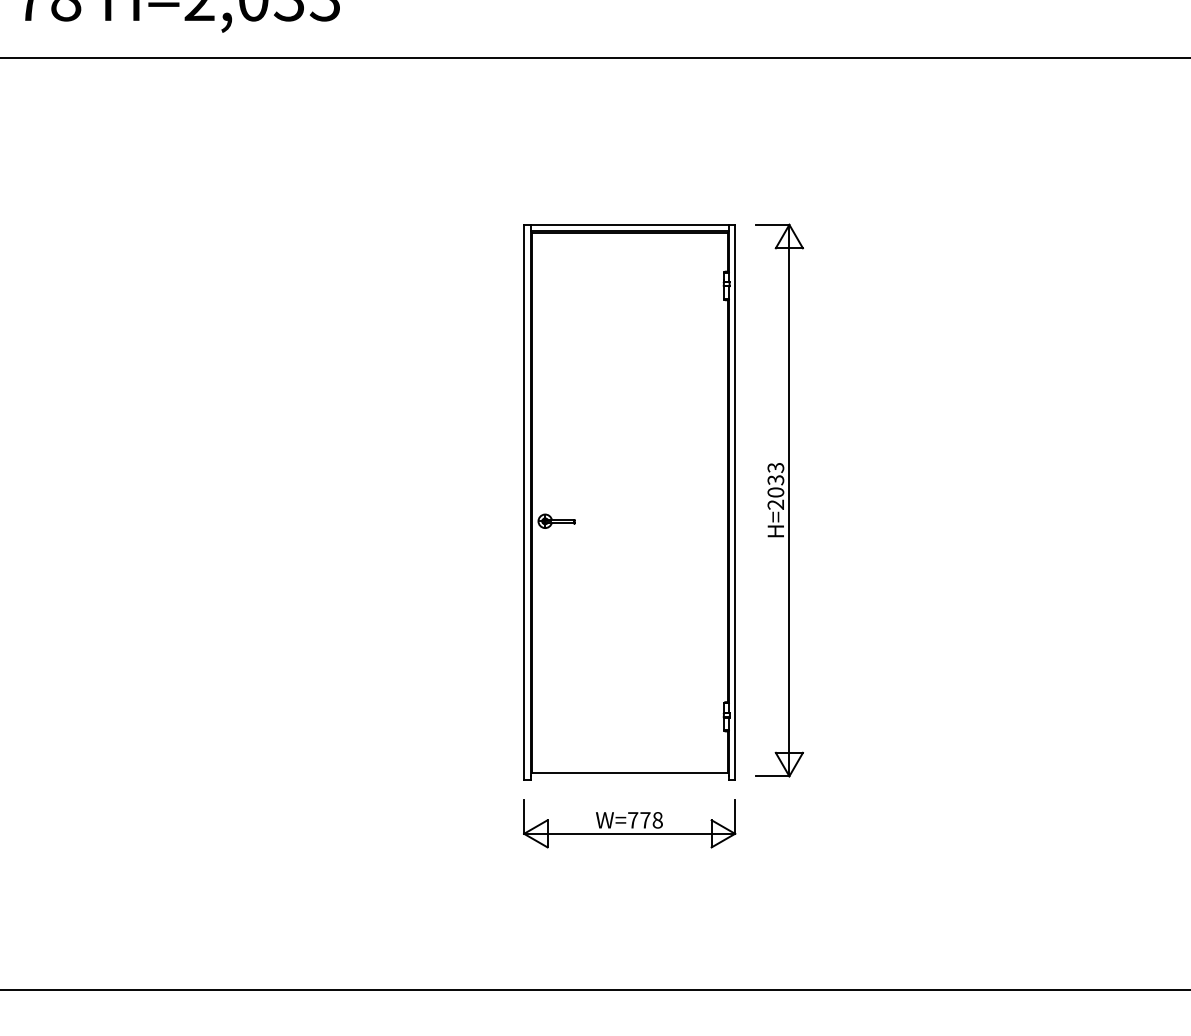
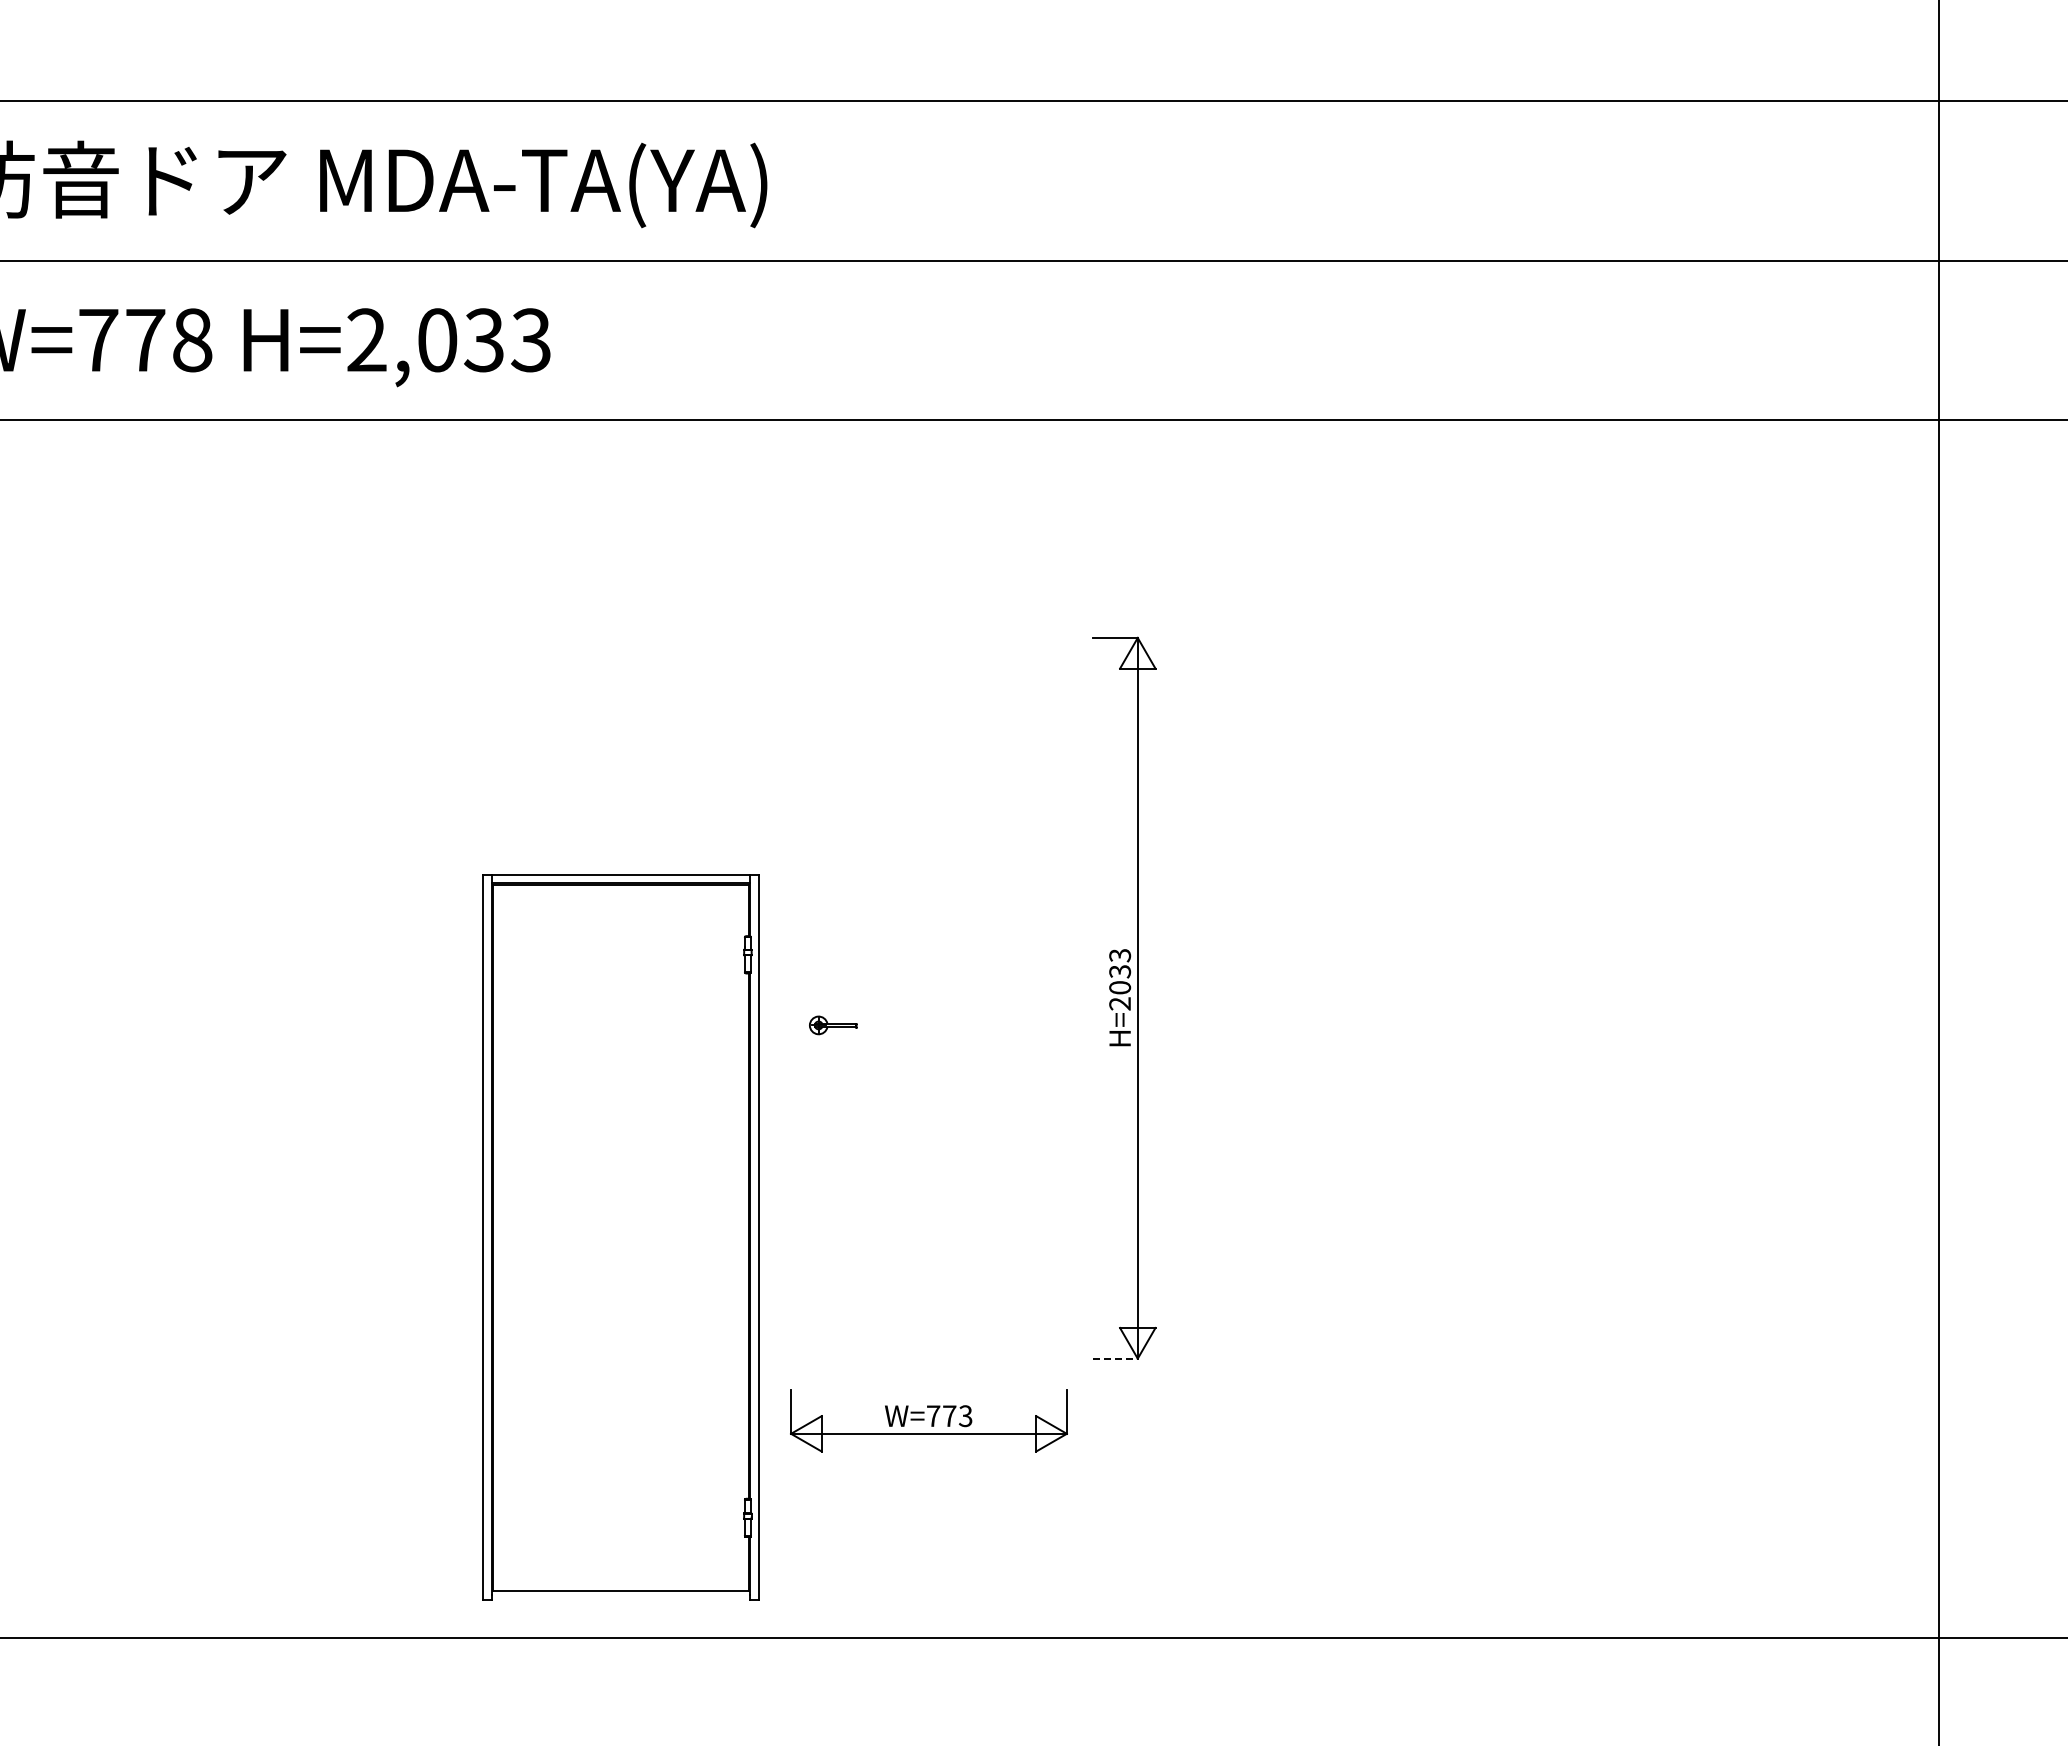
part: (629, 502) -> (620, 1237), moved
line: (773, 776) -> (1116, 1358), solid -> dashed
text: (657, 819) -> (965, 1415), W=778 -> W=773

